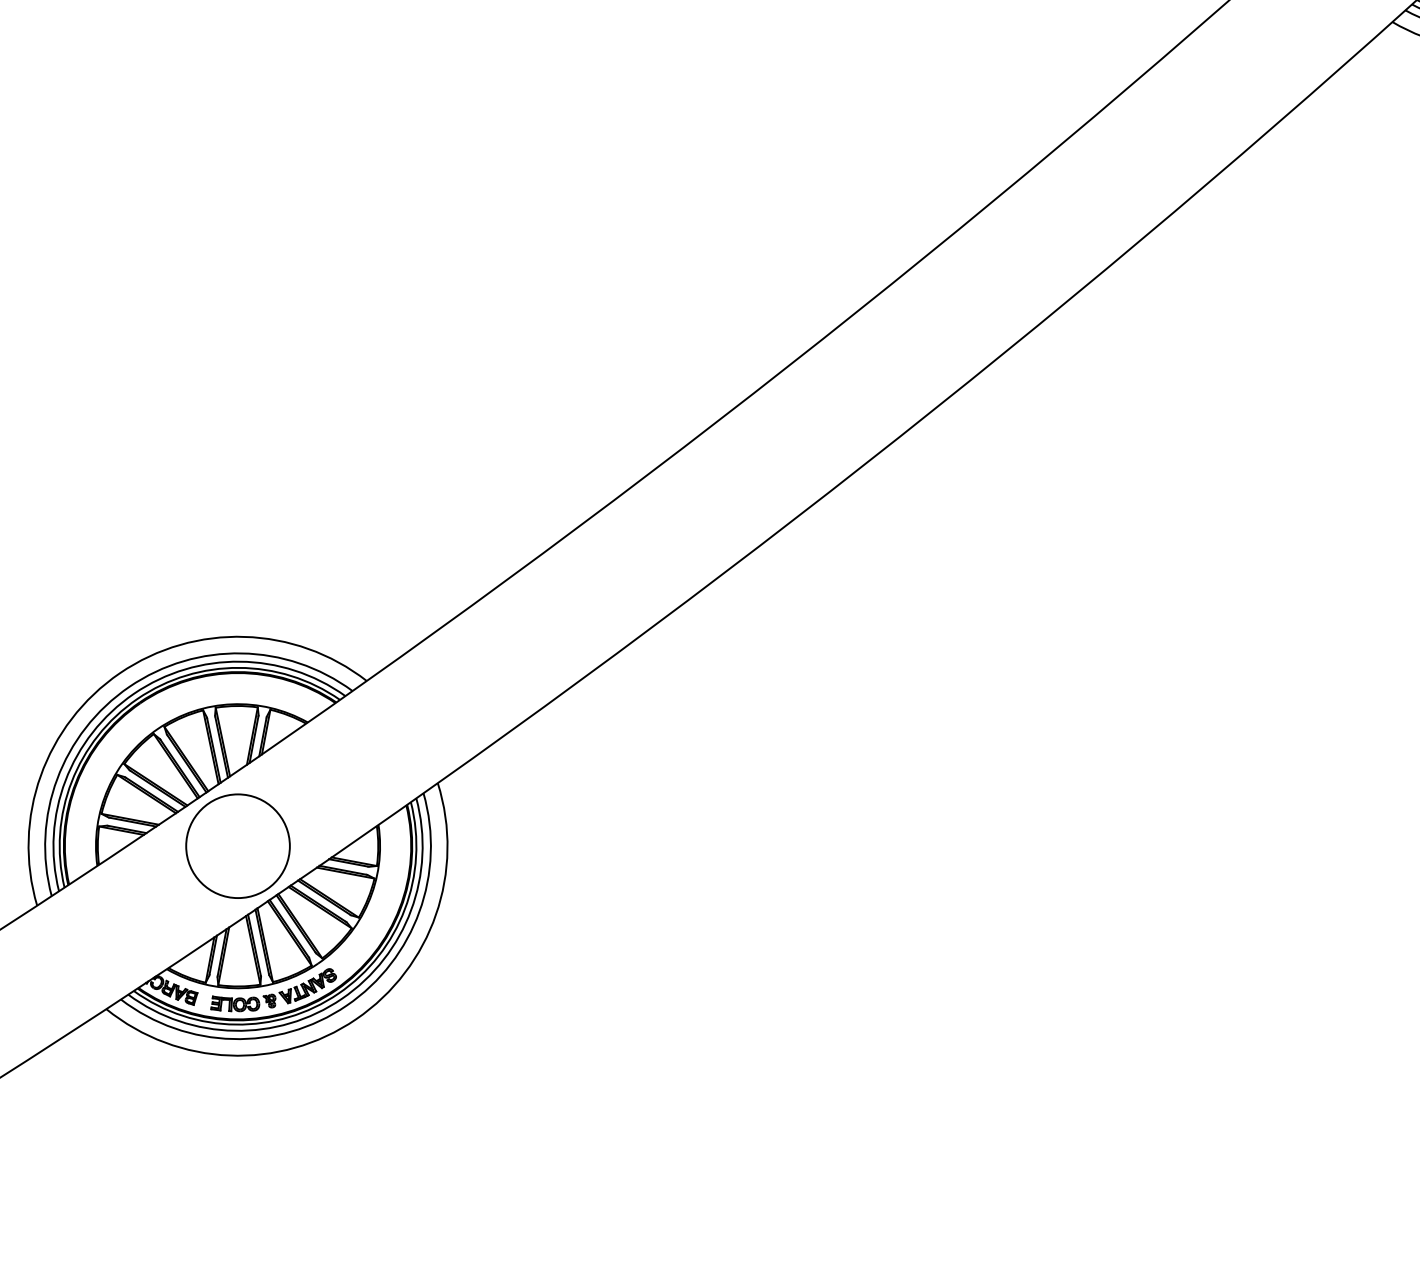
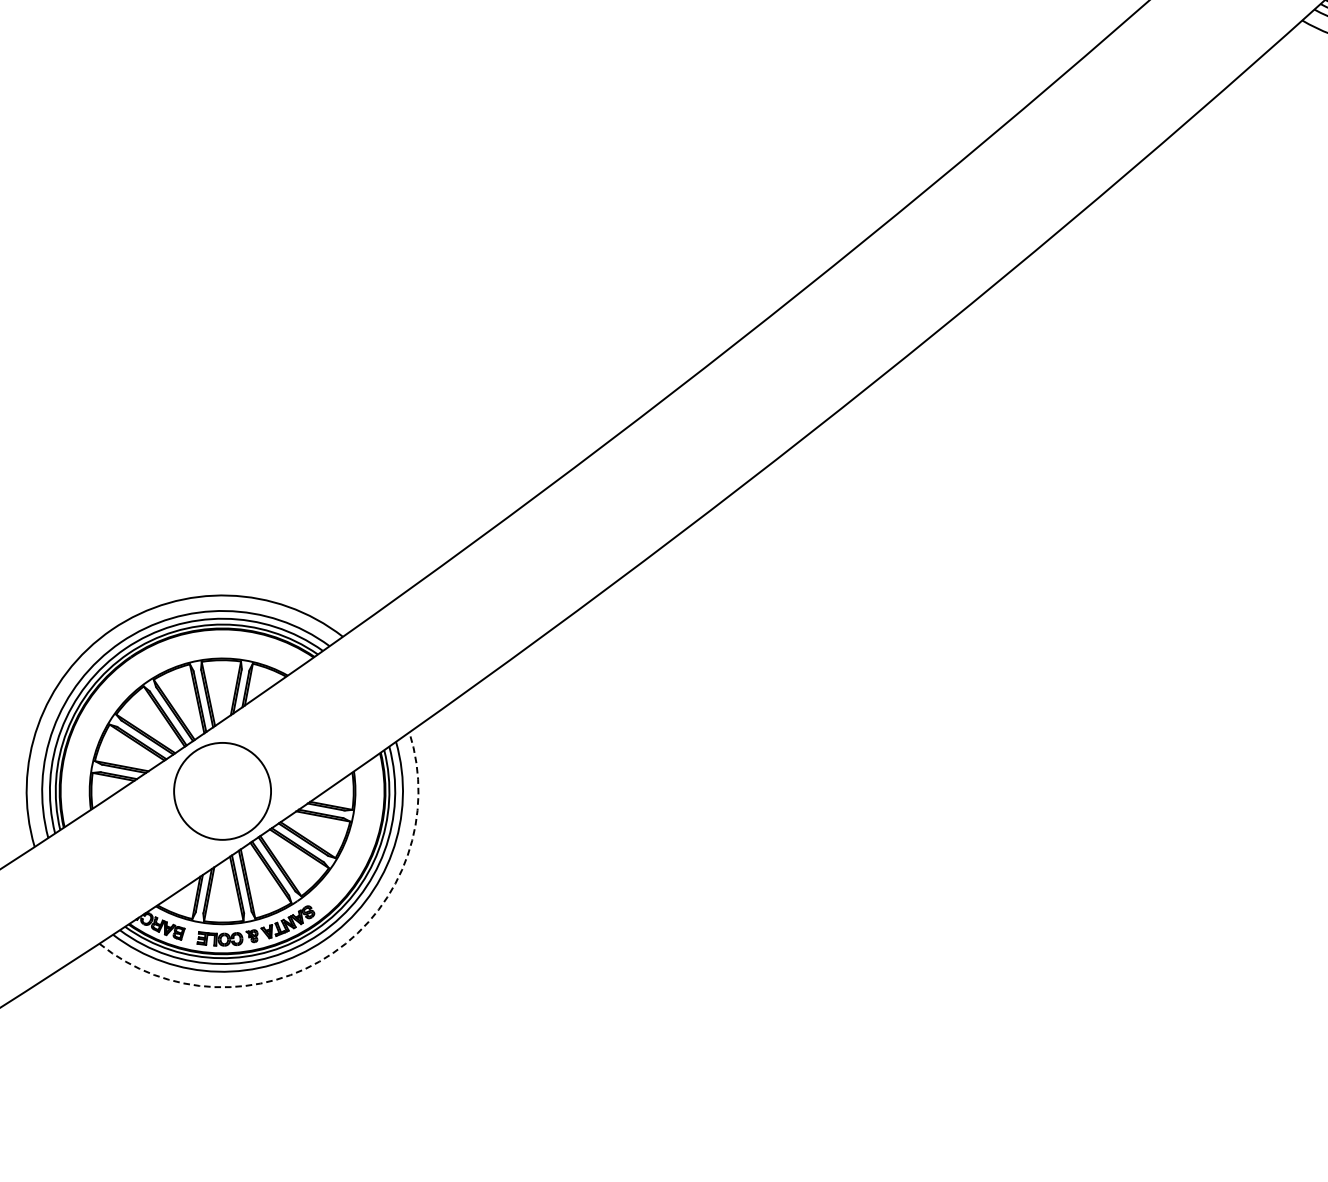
arc: (356, 1019) -> (333, 953), solid -> dashed

